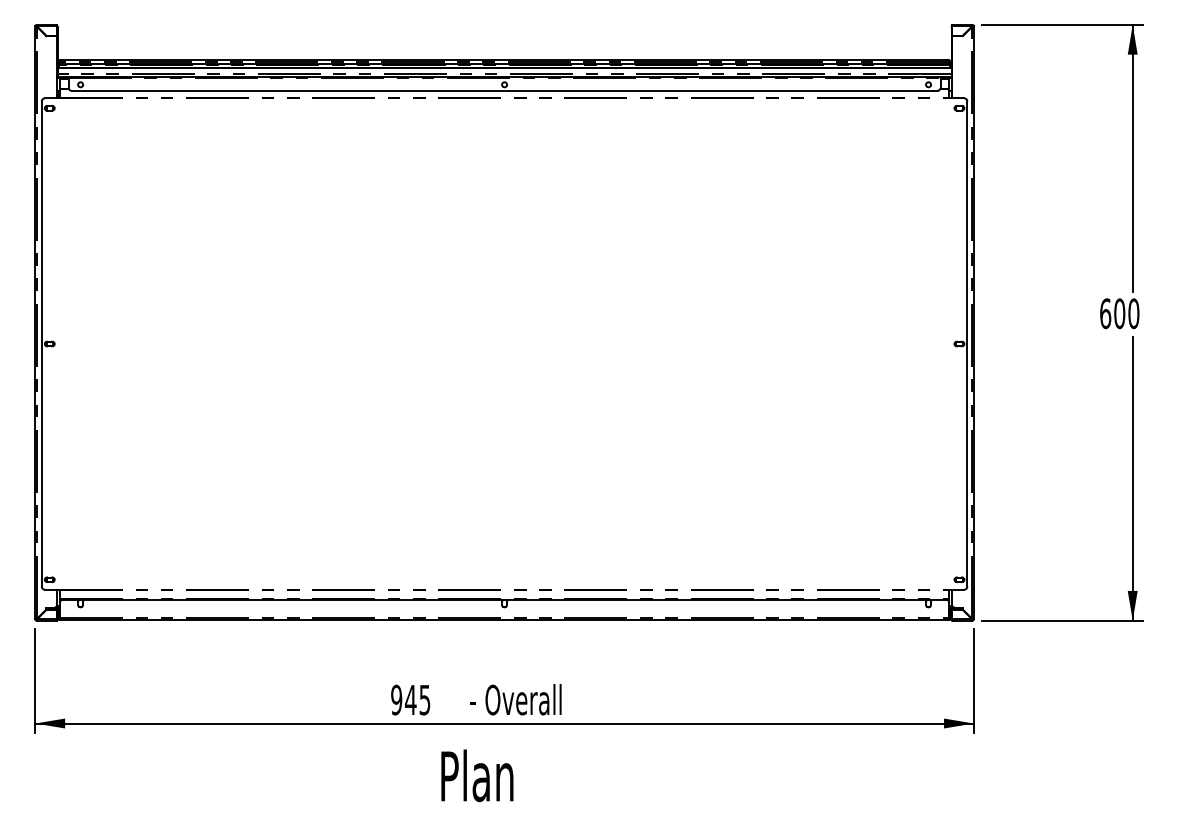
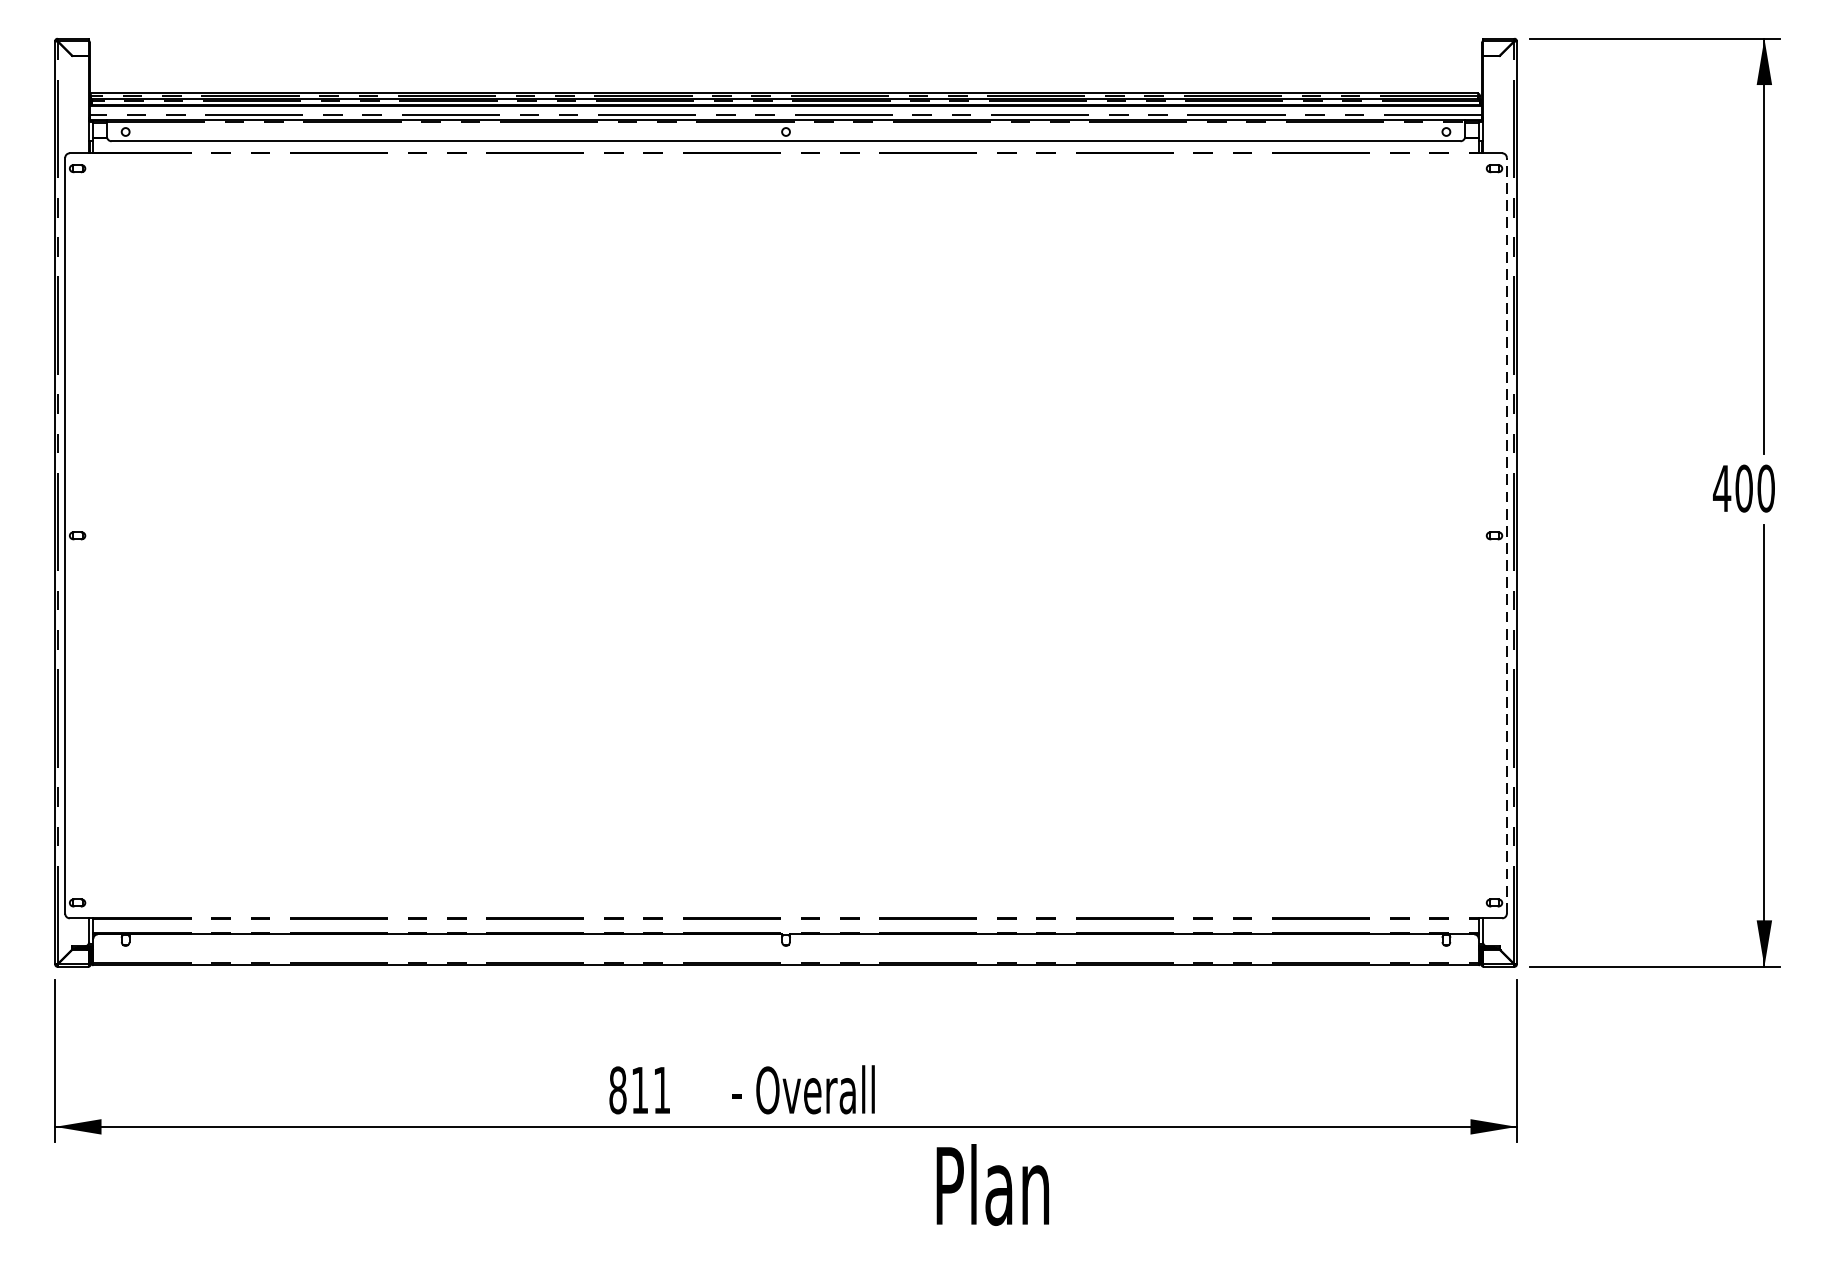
text: (1105, 313) -> (1722, 488), 600 -> 400
line: (967, 344) -> (1507, 536), solid -> dashed
text: (410, 699) -> (639, 1089), 945 -> 811
text: (477, 775) -> (993, 1184), moved

